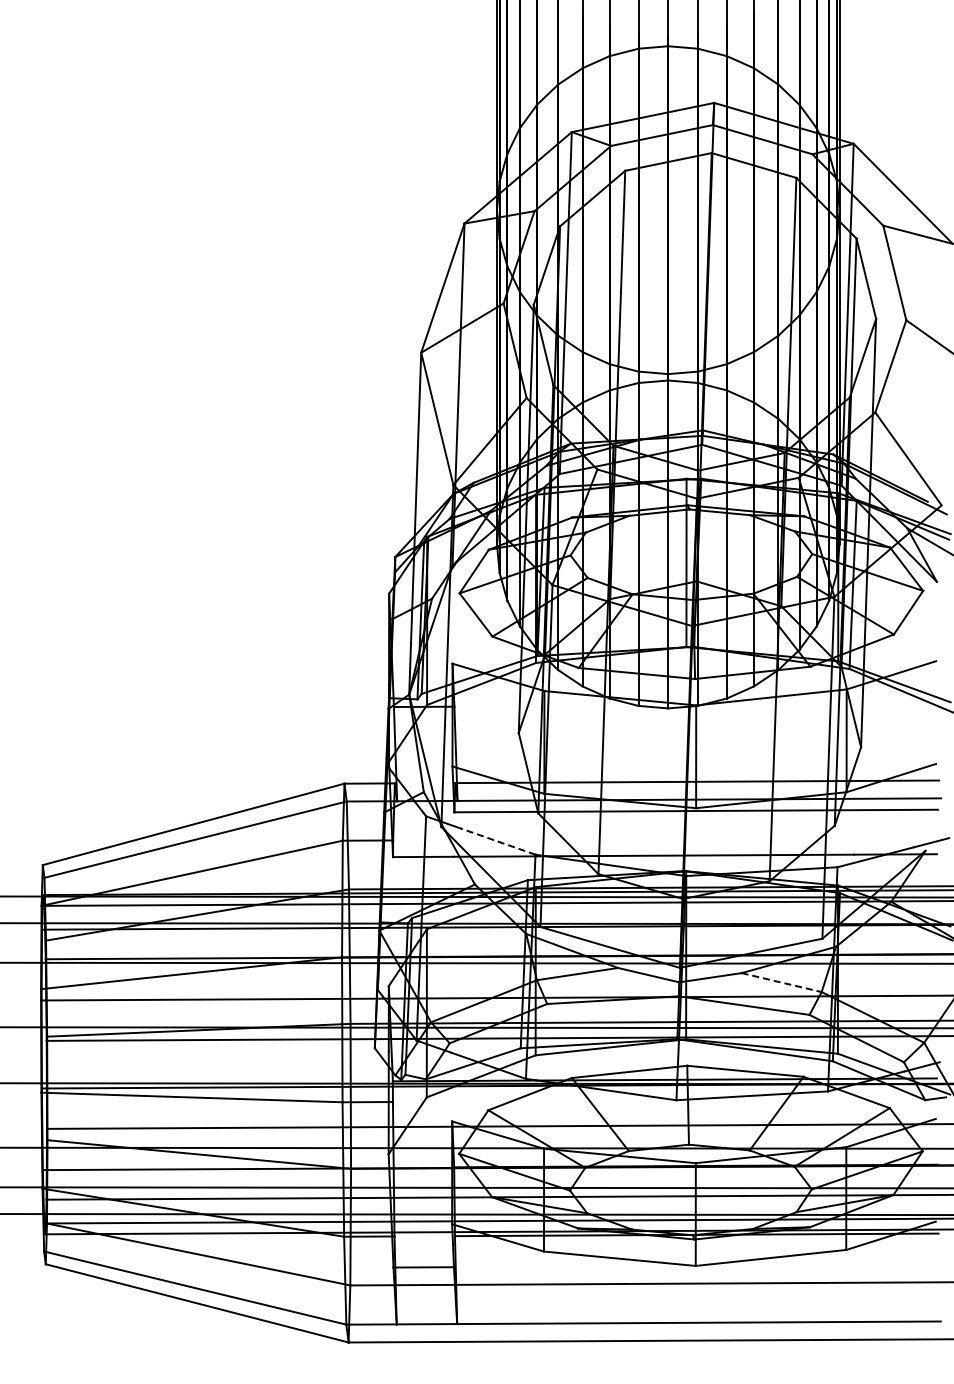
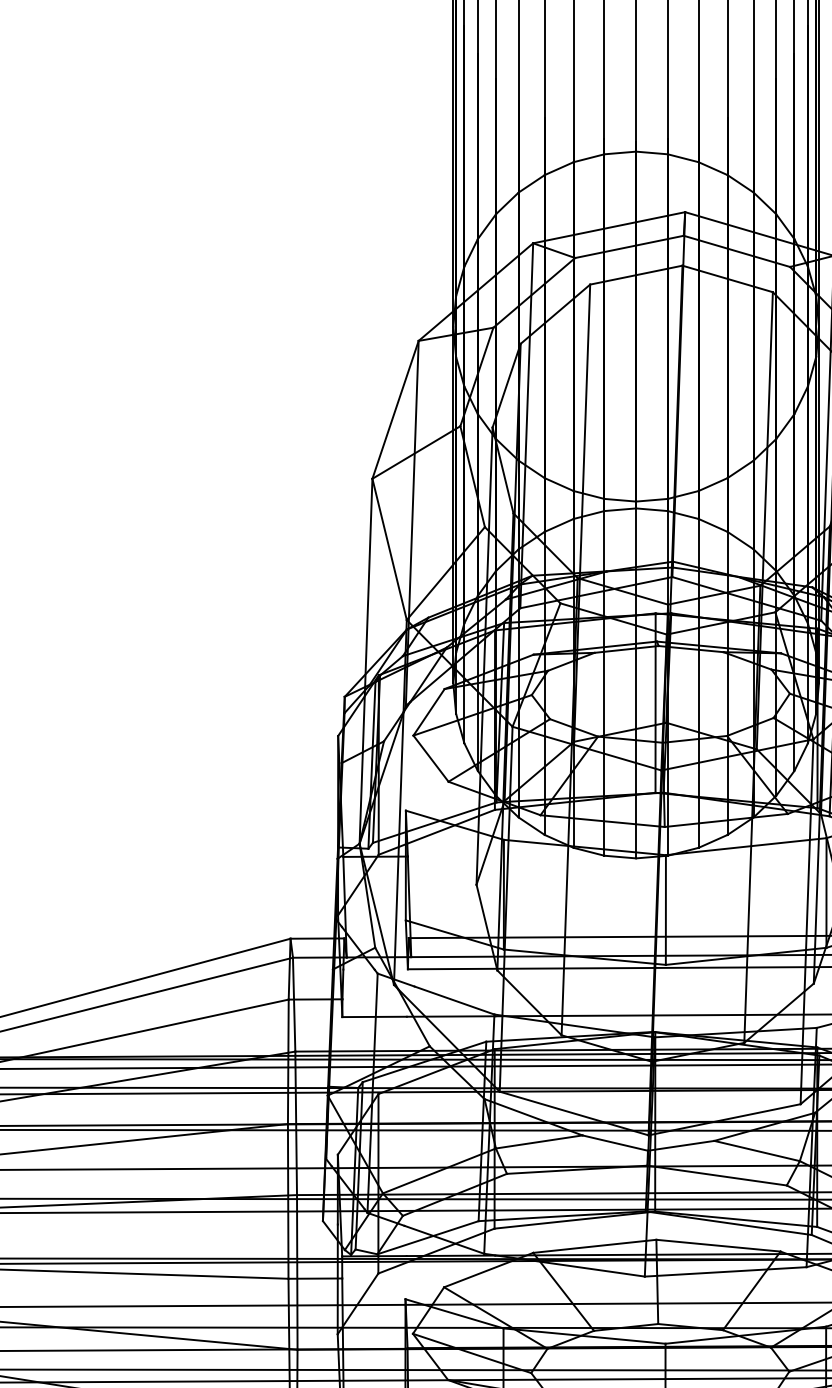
line: (498, 841) -> (454, 1000), dashed -> solid
line: (782, 982) -> (758, 1150), dashed -> solid

